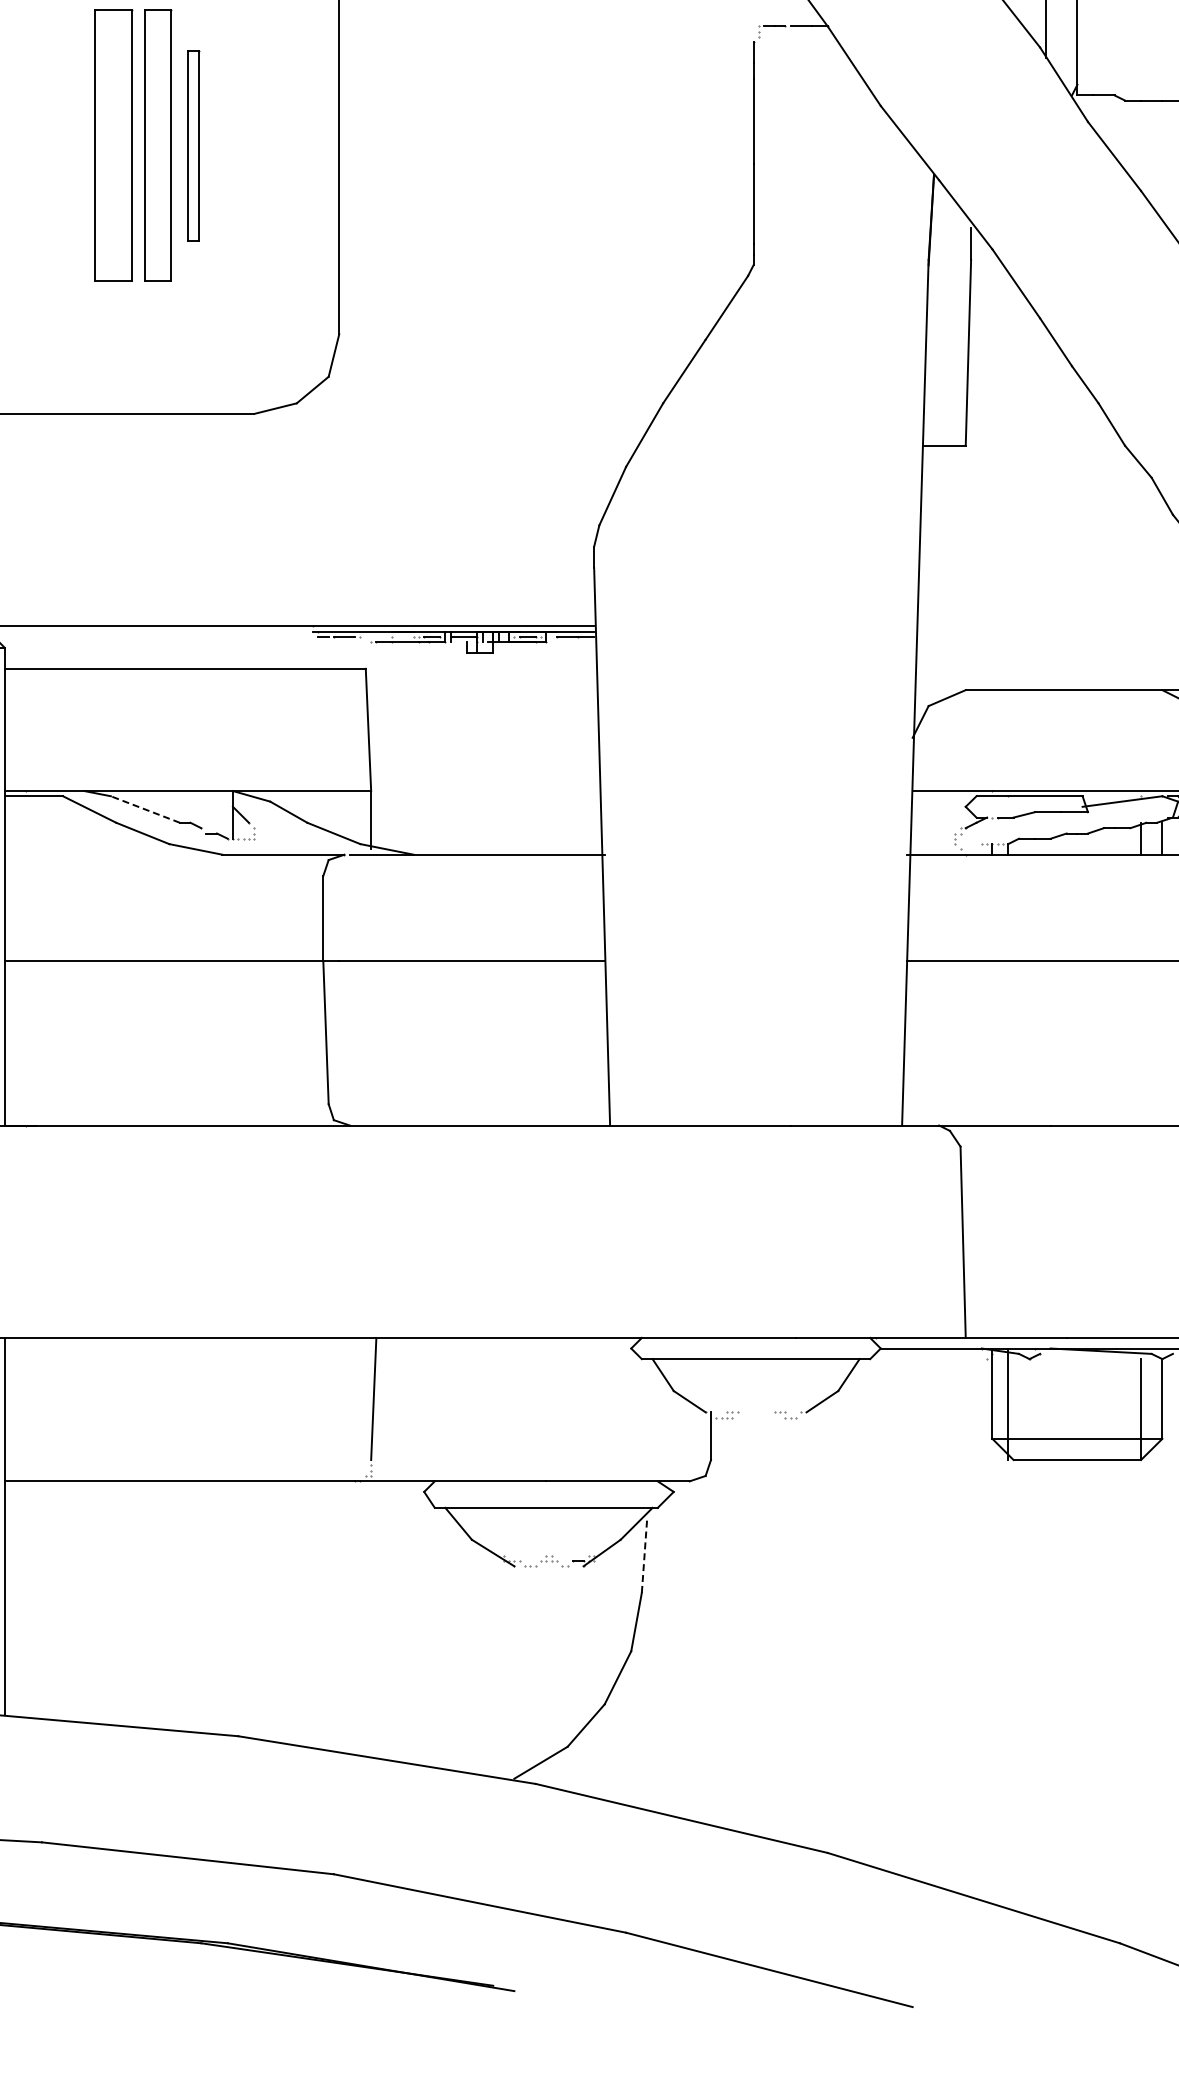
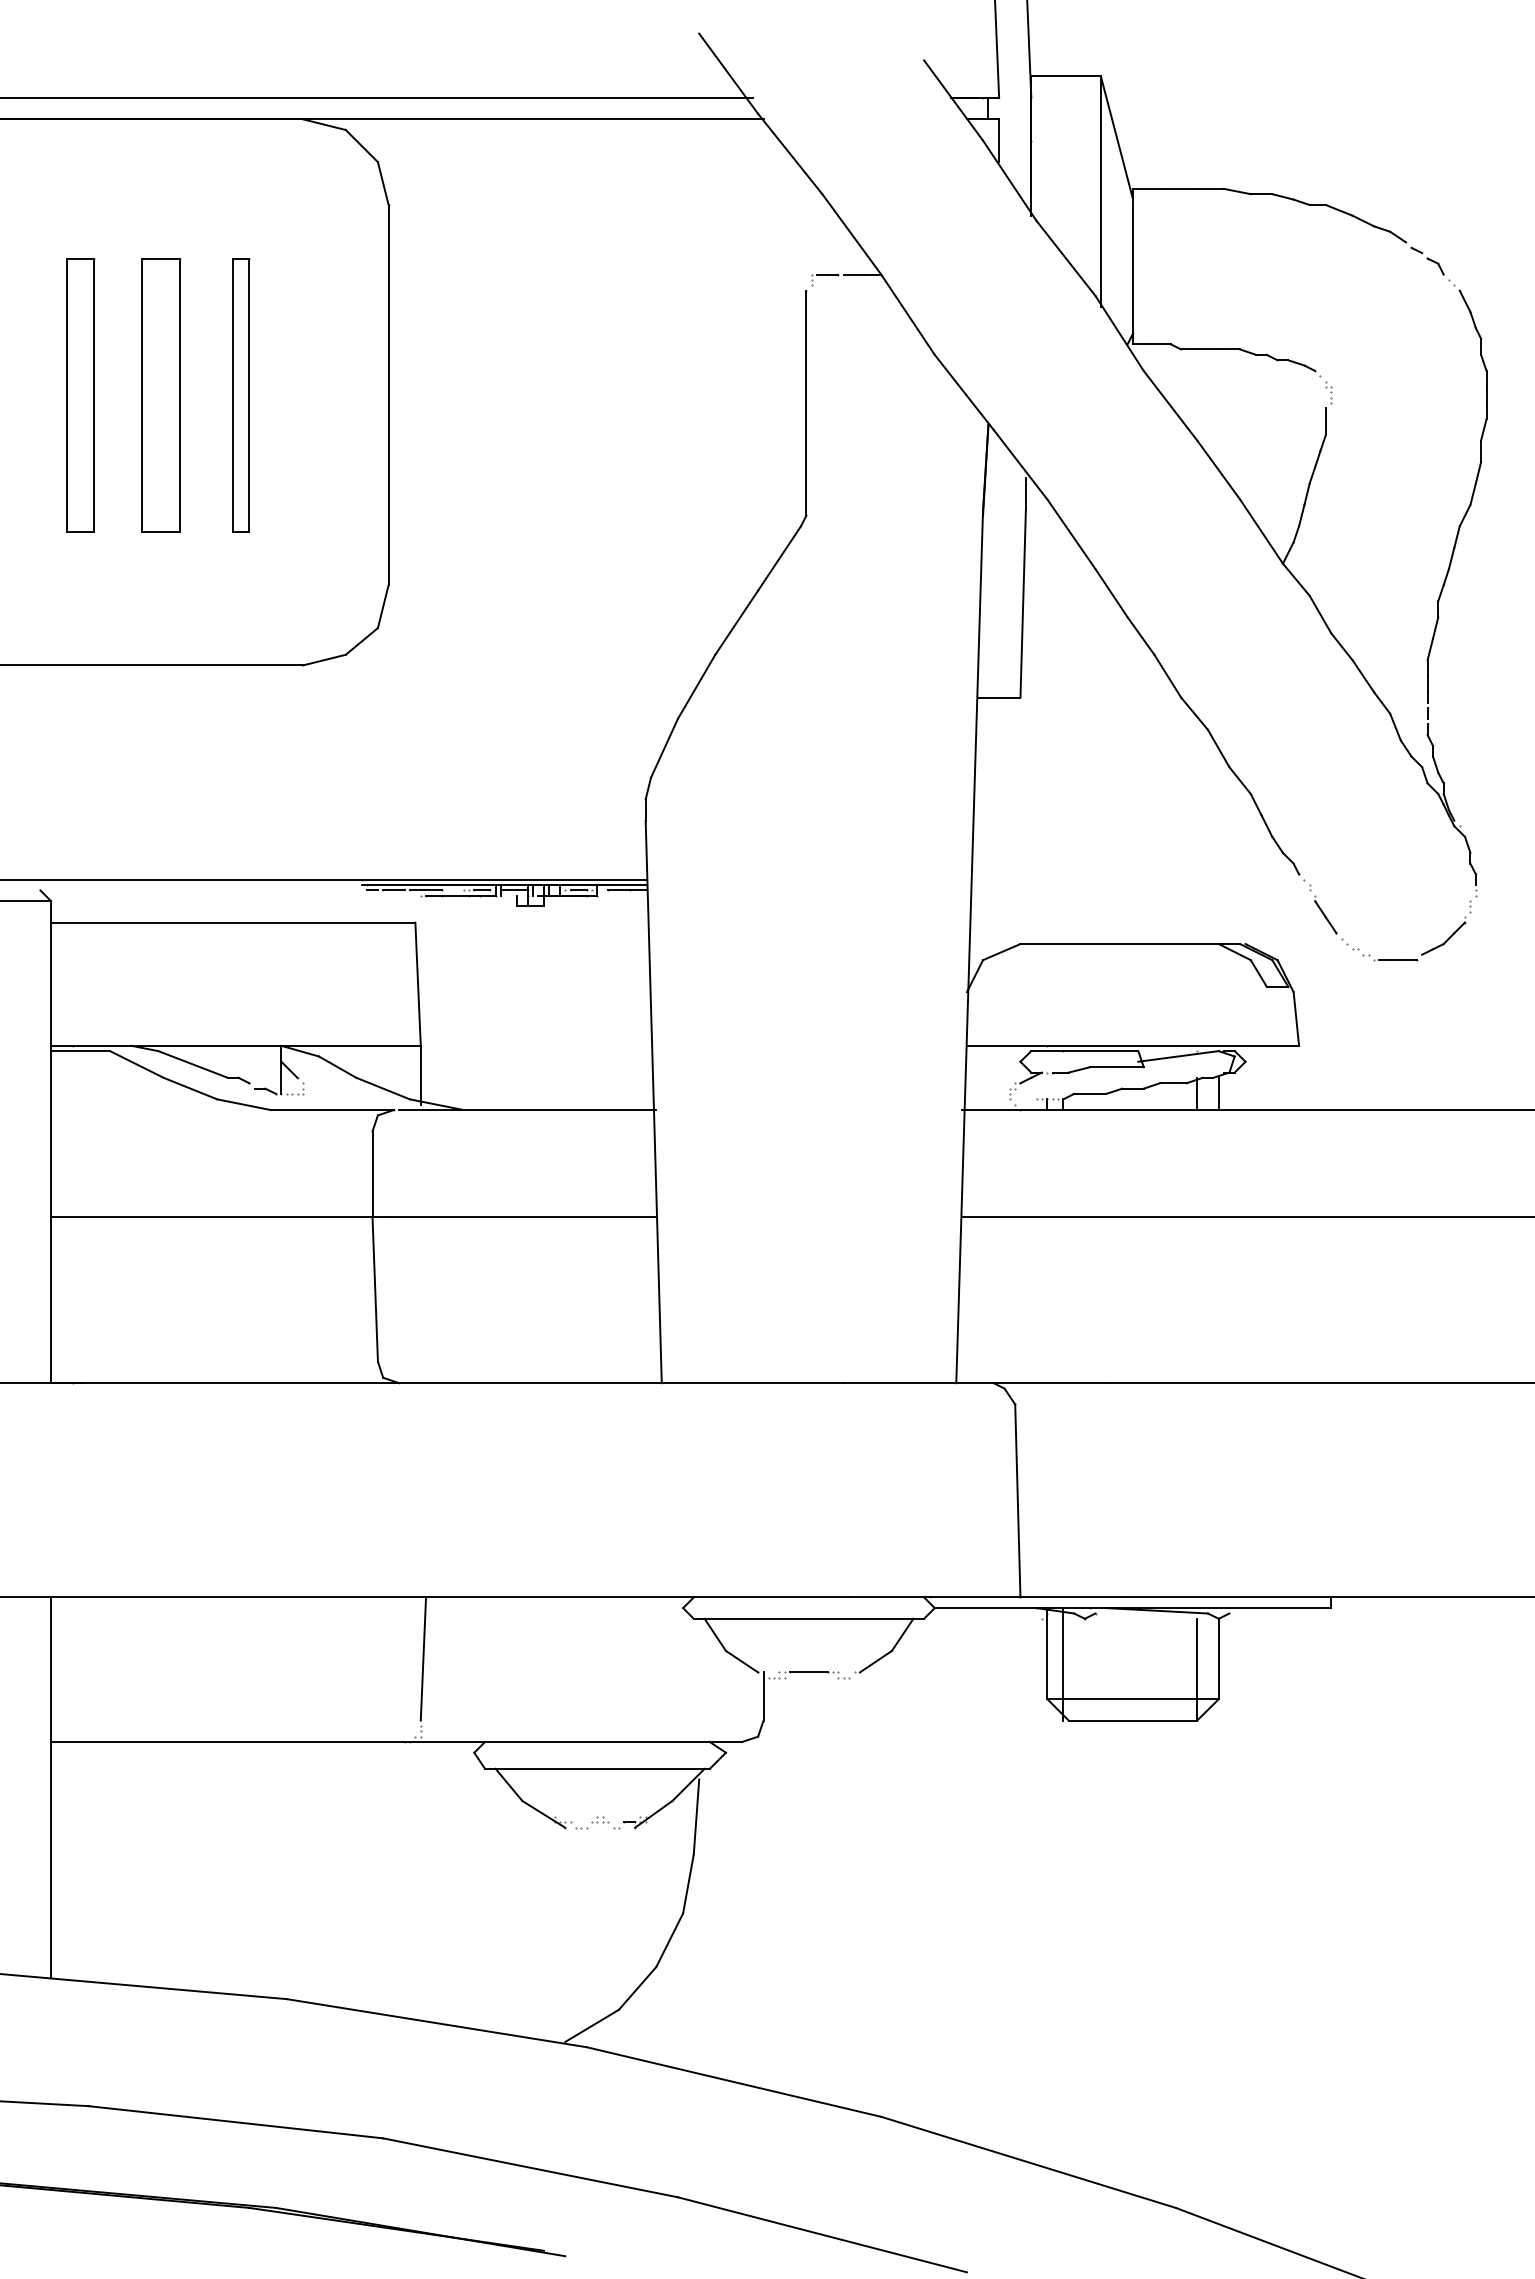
part: (157, 146) -> (80, 395), moved
part: (193, 146) -> (241, 395), size x1.43
line: (375, 637) -> (425, 890), added
line: (144, 809) -> (192, 1064), dashed -> solid
line: (755, 1412) -> (808, 1672), added
line: (644, 1555) -> (696, 1816), dashed -> solid

